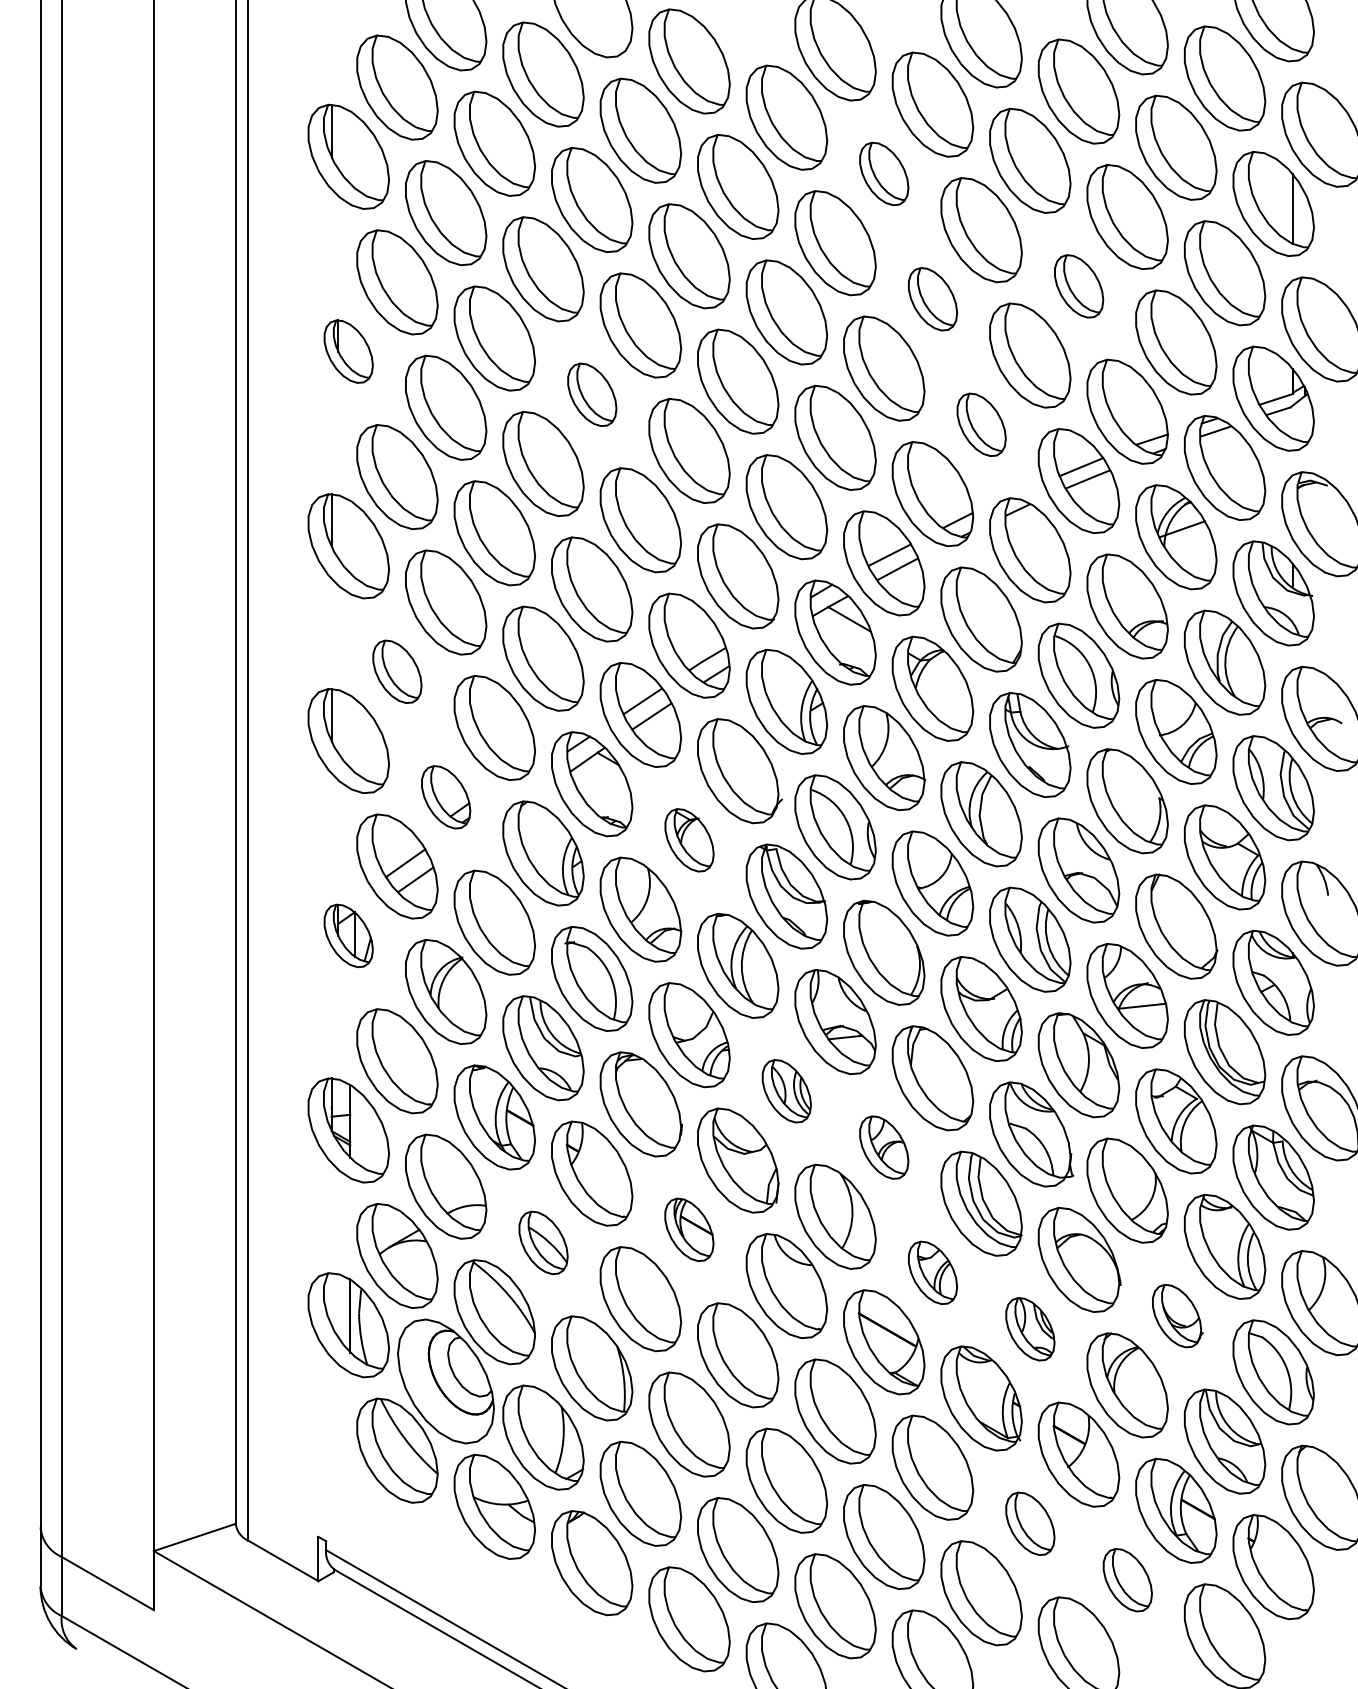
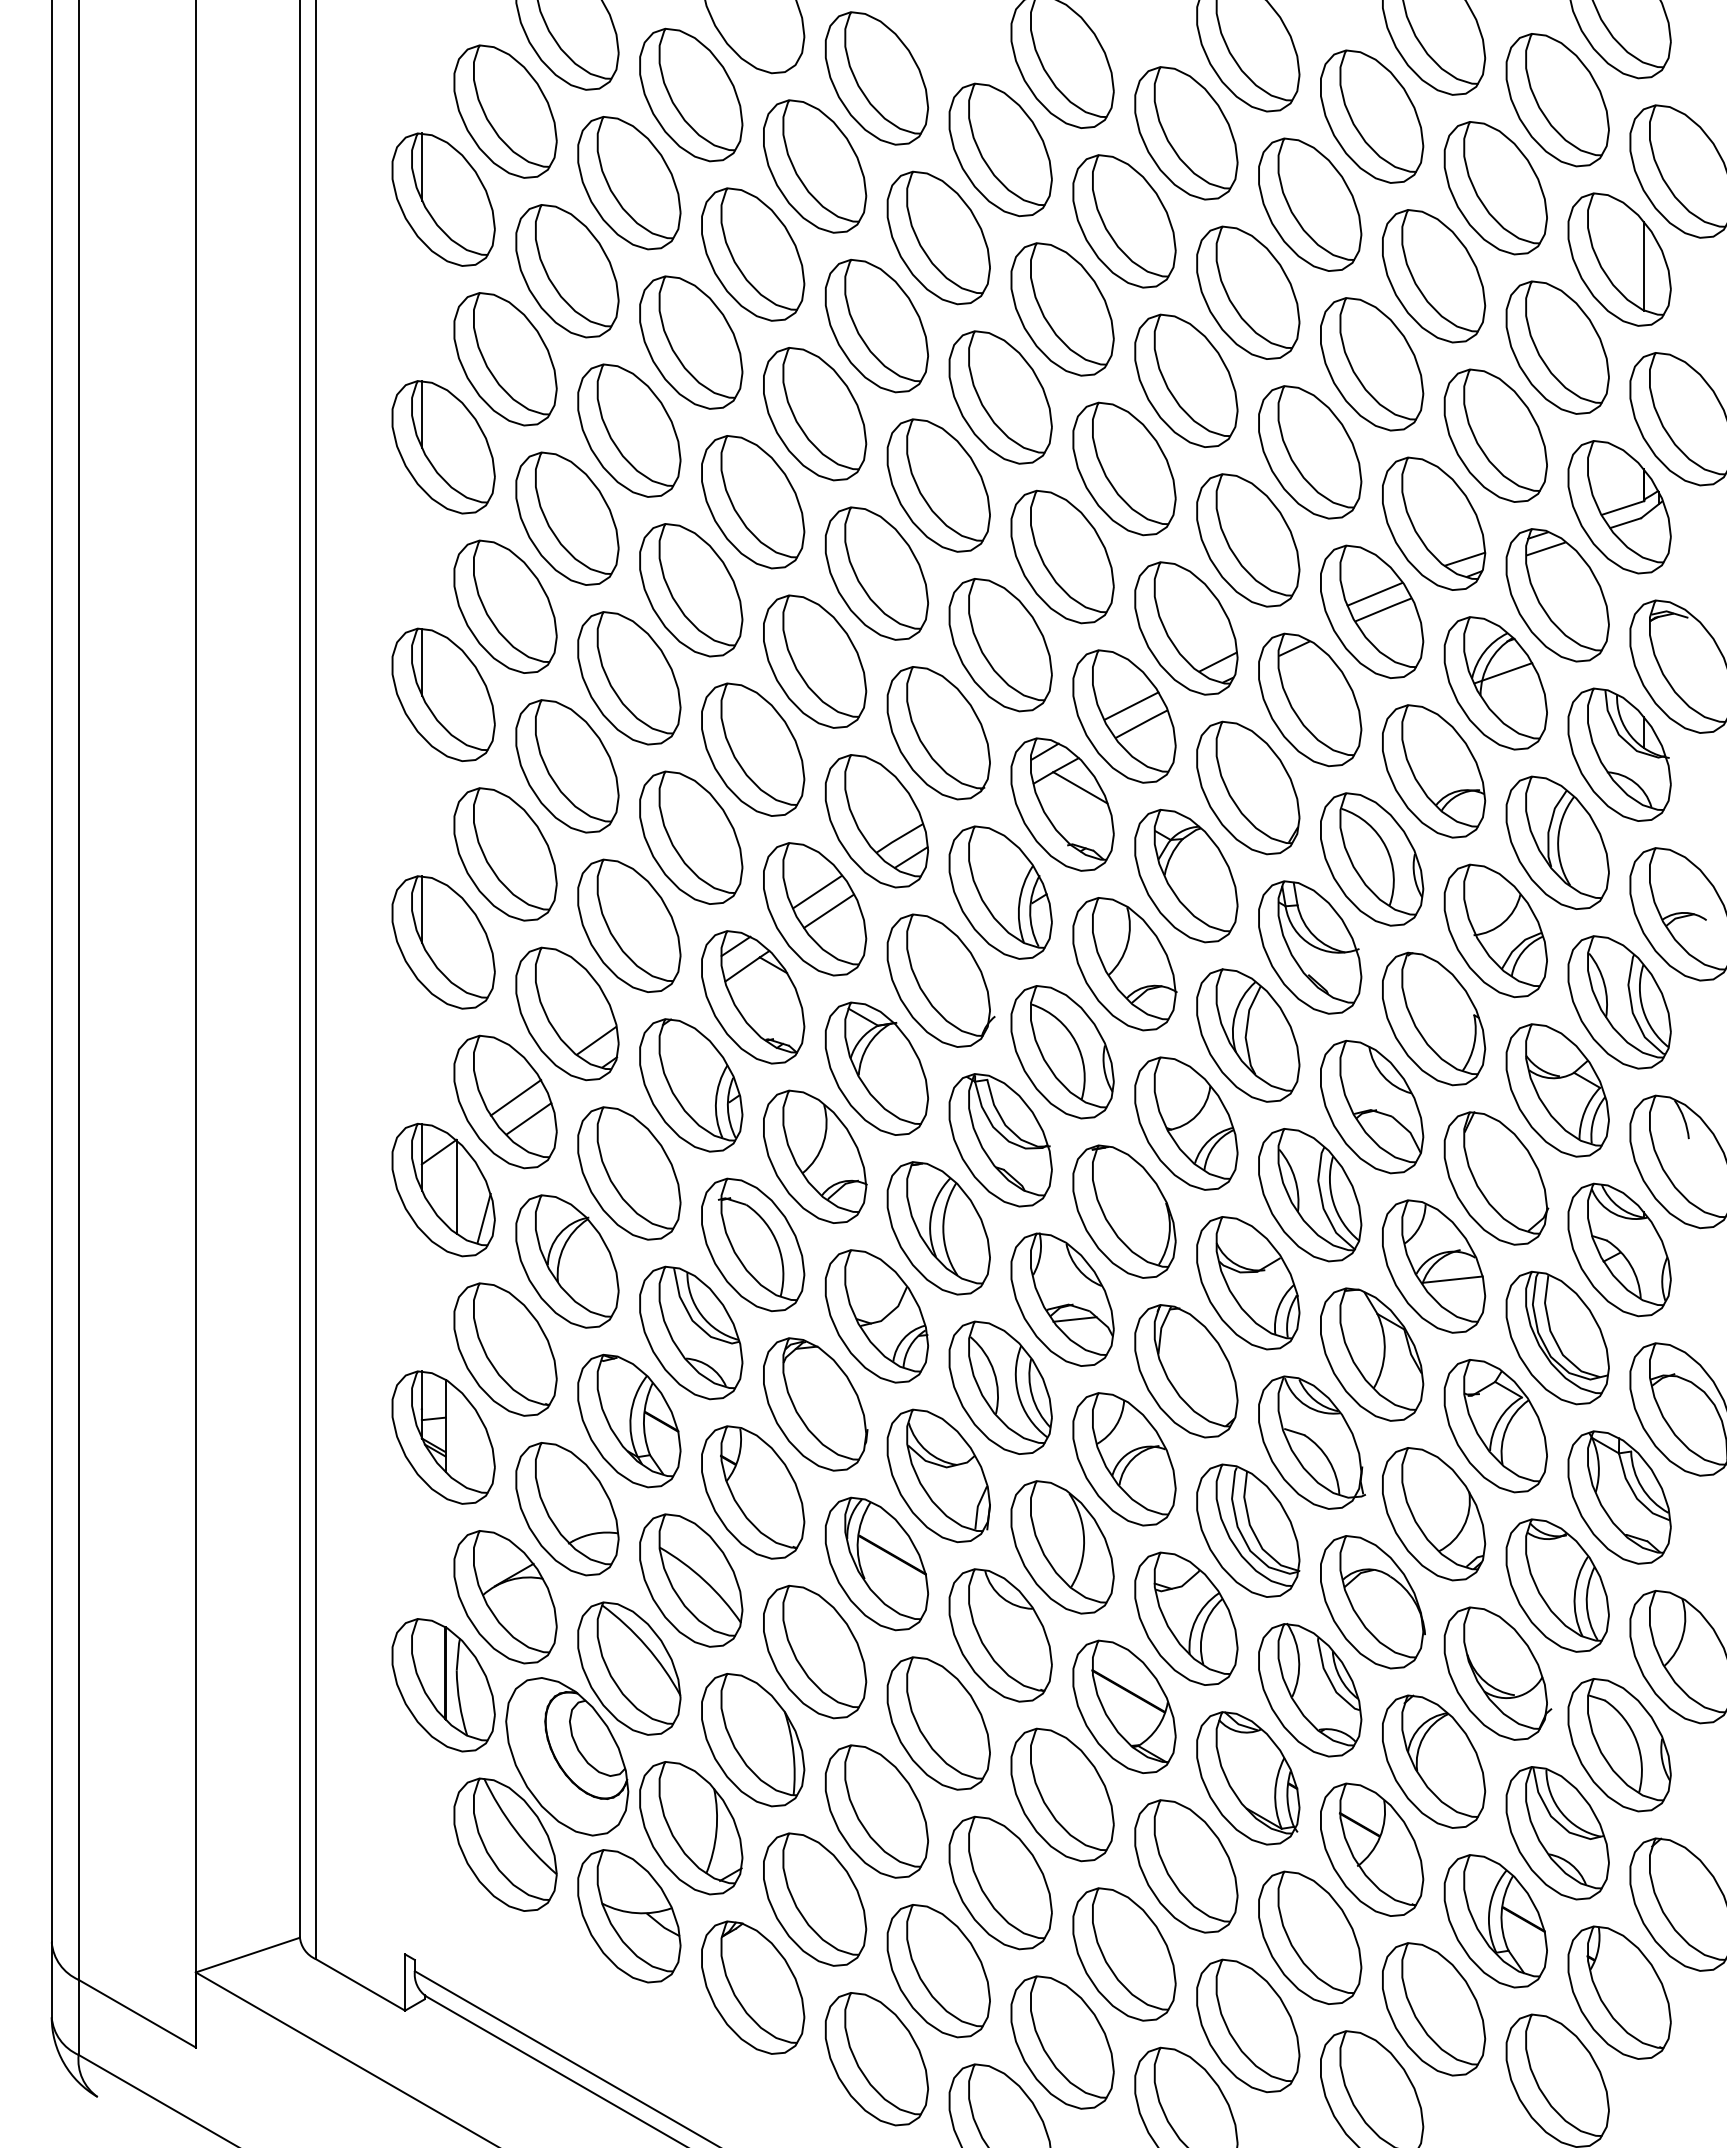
part: (884, 174) -> (1124, 221), size x1.67
part: (1079, 286) -> (1372, 364), size x1.67
part: (933, 299) -> (1186, 380), size x1.67
part: (348, 351) -> (443, 447), size x1.67
part: (592, 395) -> (753, 502), size x1.67
part: (981, 424) -> (1248, 540), size x1.67
part: (397, 671) -> (505, 854), size x1.67
part: (446, 796) -> (567, 1013), size x1.67
part: (689, 840) -> (876, 1068), size x1.67
part: (348, 936) -> (443, 1190), size x1.67
part: (786, 1091) -> (1000, 1387), size x1.67
part: (884, 1147) -> (1124, 1459), size x1.67
part: (689, 1229) -> (876, 1563), size x1.67
part: (543, 1242) -> (691, 1580), size x1.67
part: (933, 1272) -> (1186, 1618), size x1.67
part: (1177, 1316) -> (1497, 1673), size x1.67
part: (1030, 1329) -> (1310, 1690), size x1.67
part: (1030, 1523) -> (1310, 1937), size x1.67
part: (1128, 1580) -> (1434, 2009), size x1.67

